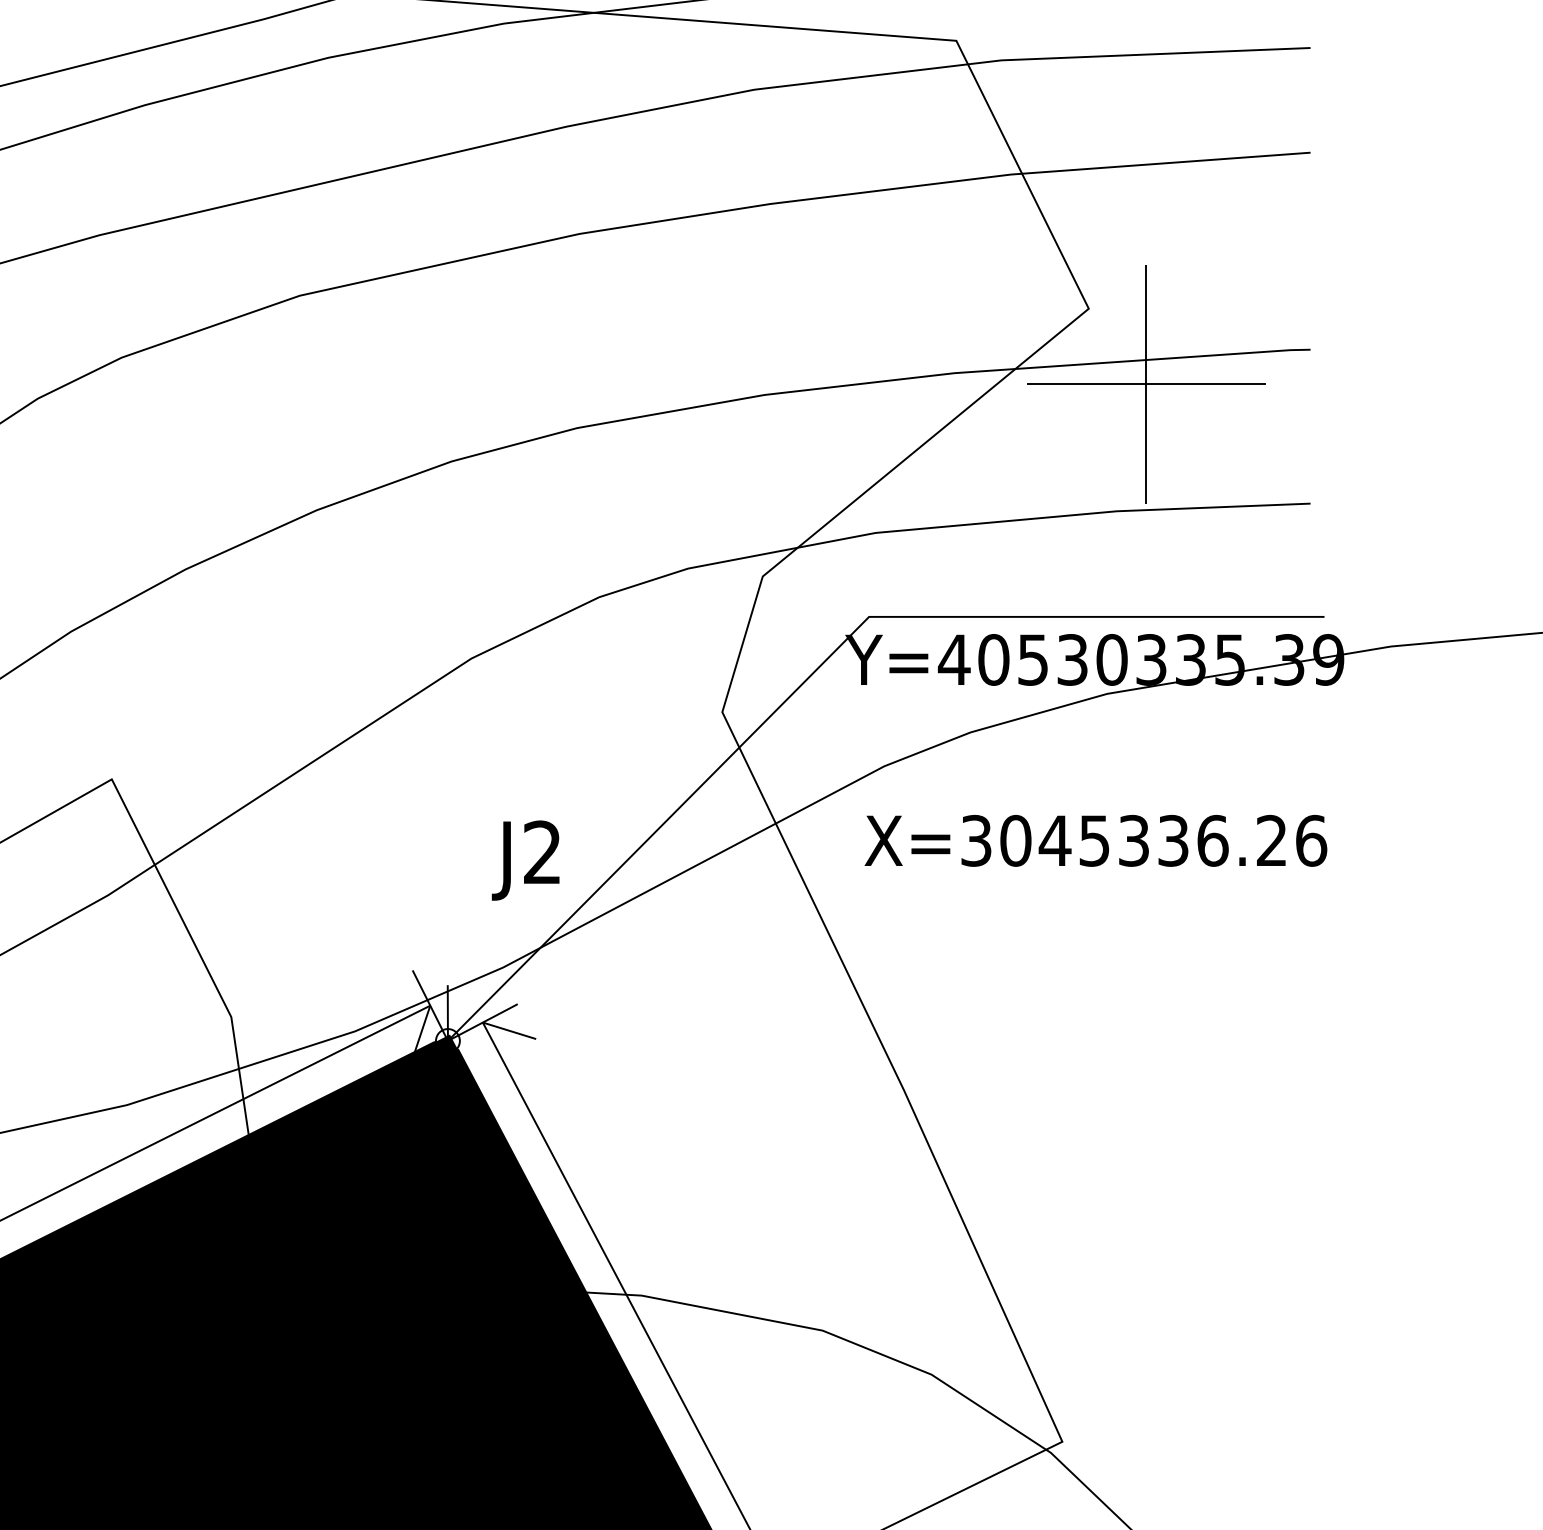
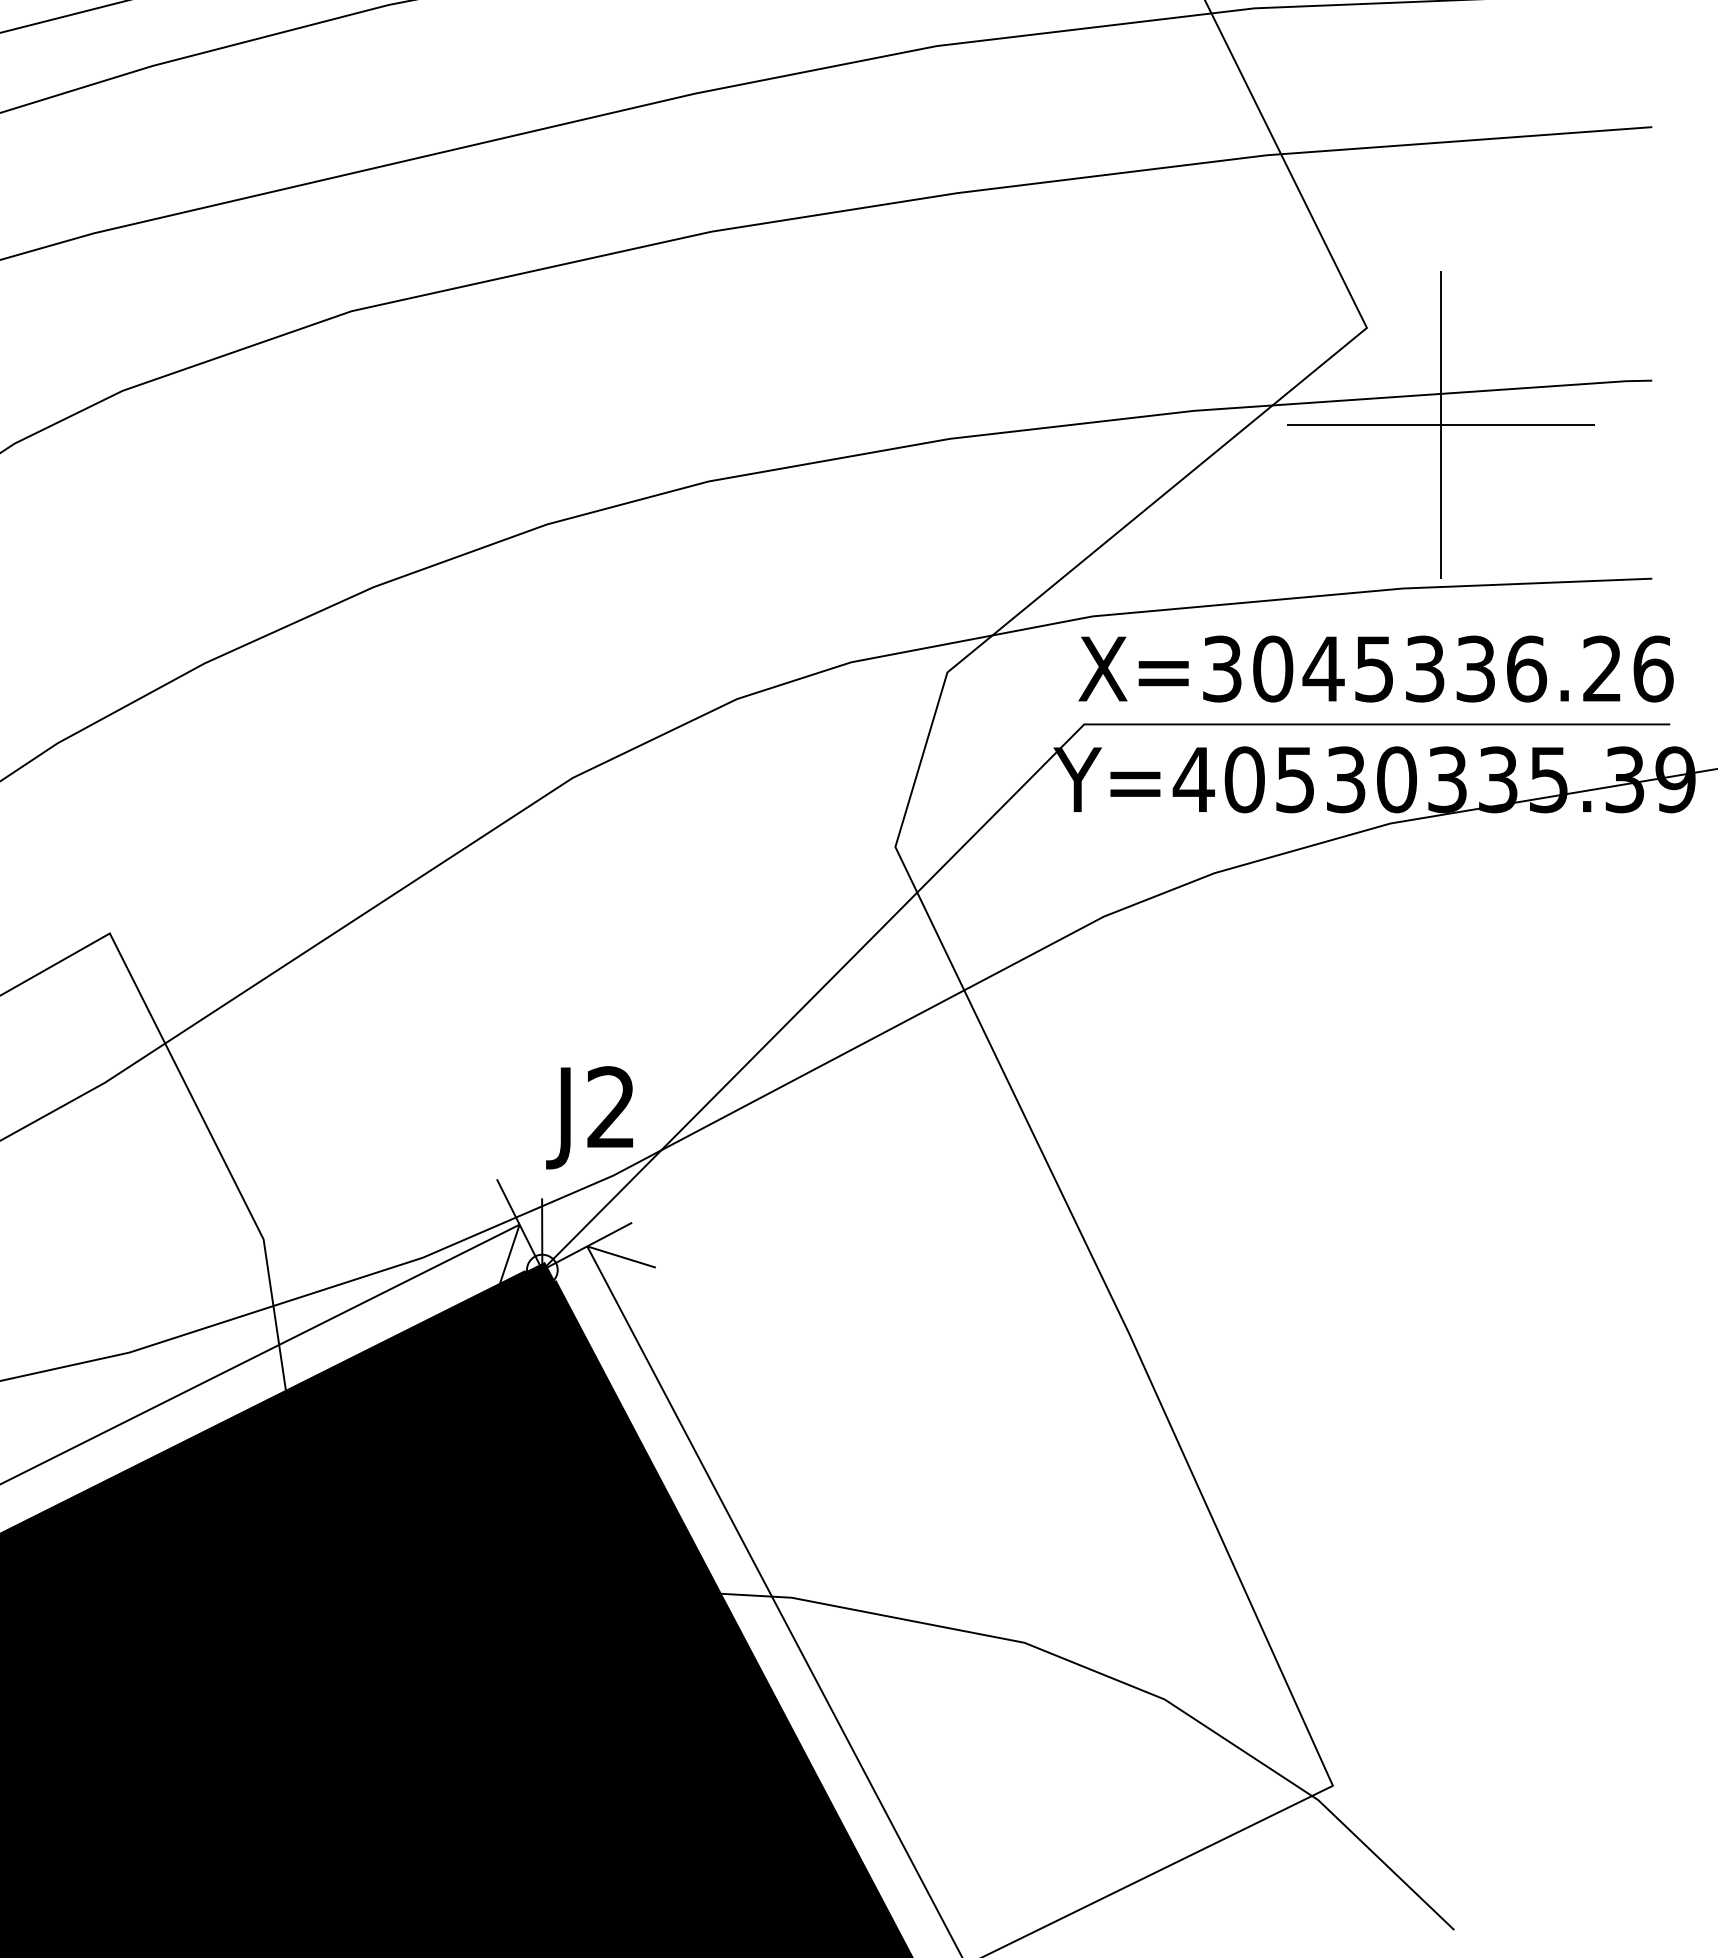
text: (1095, 840) -> (1375, 668), moved
text: (525, 860) -> (589, 1117), moved

